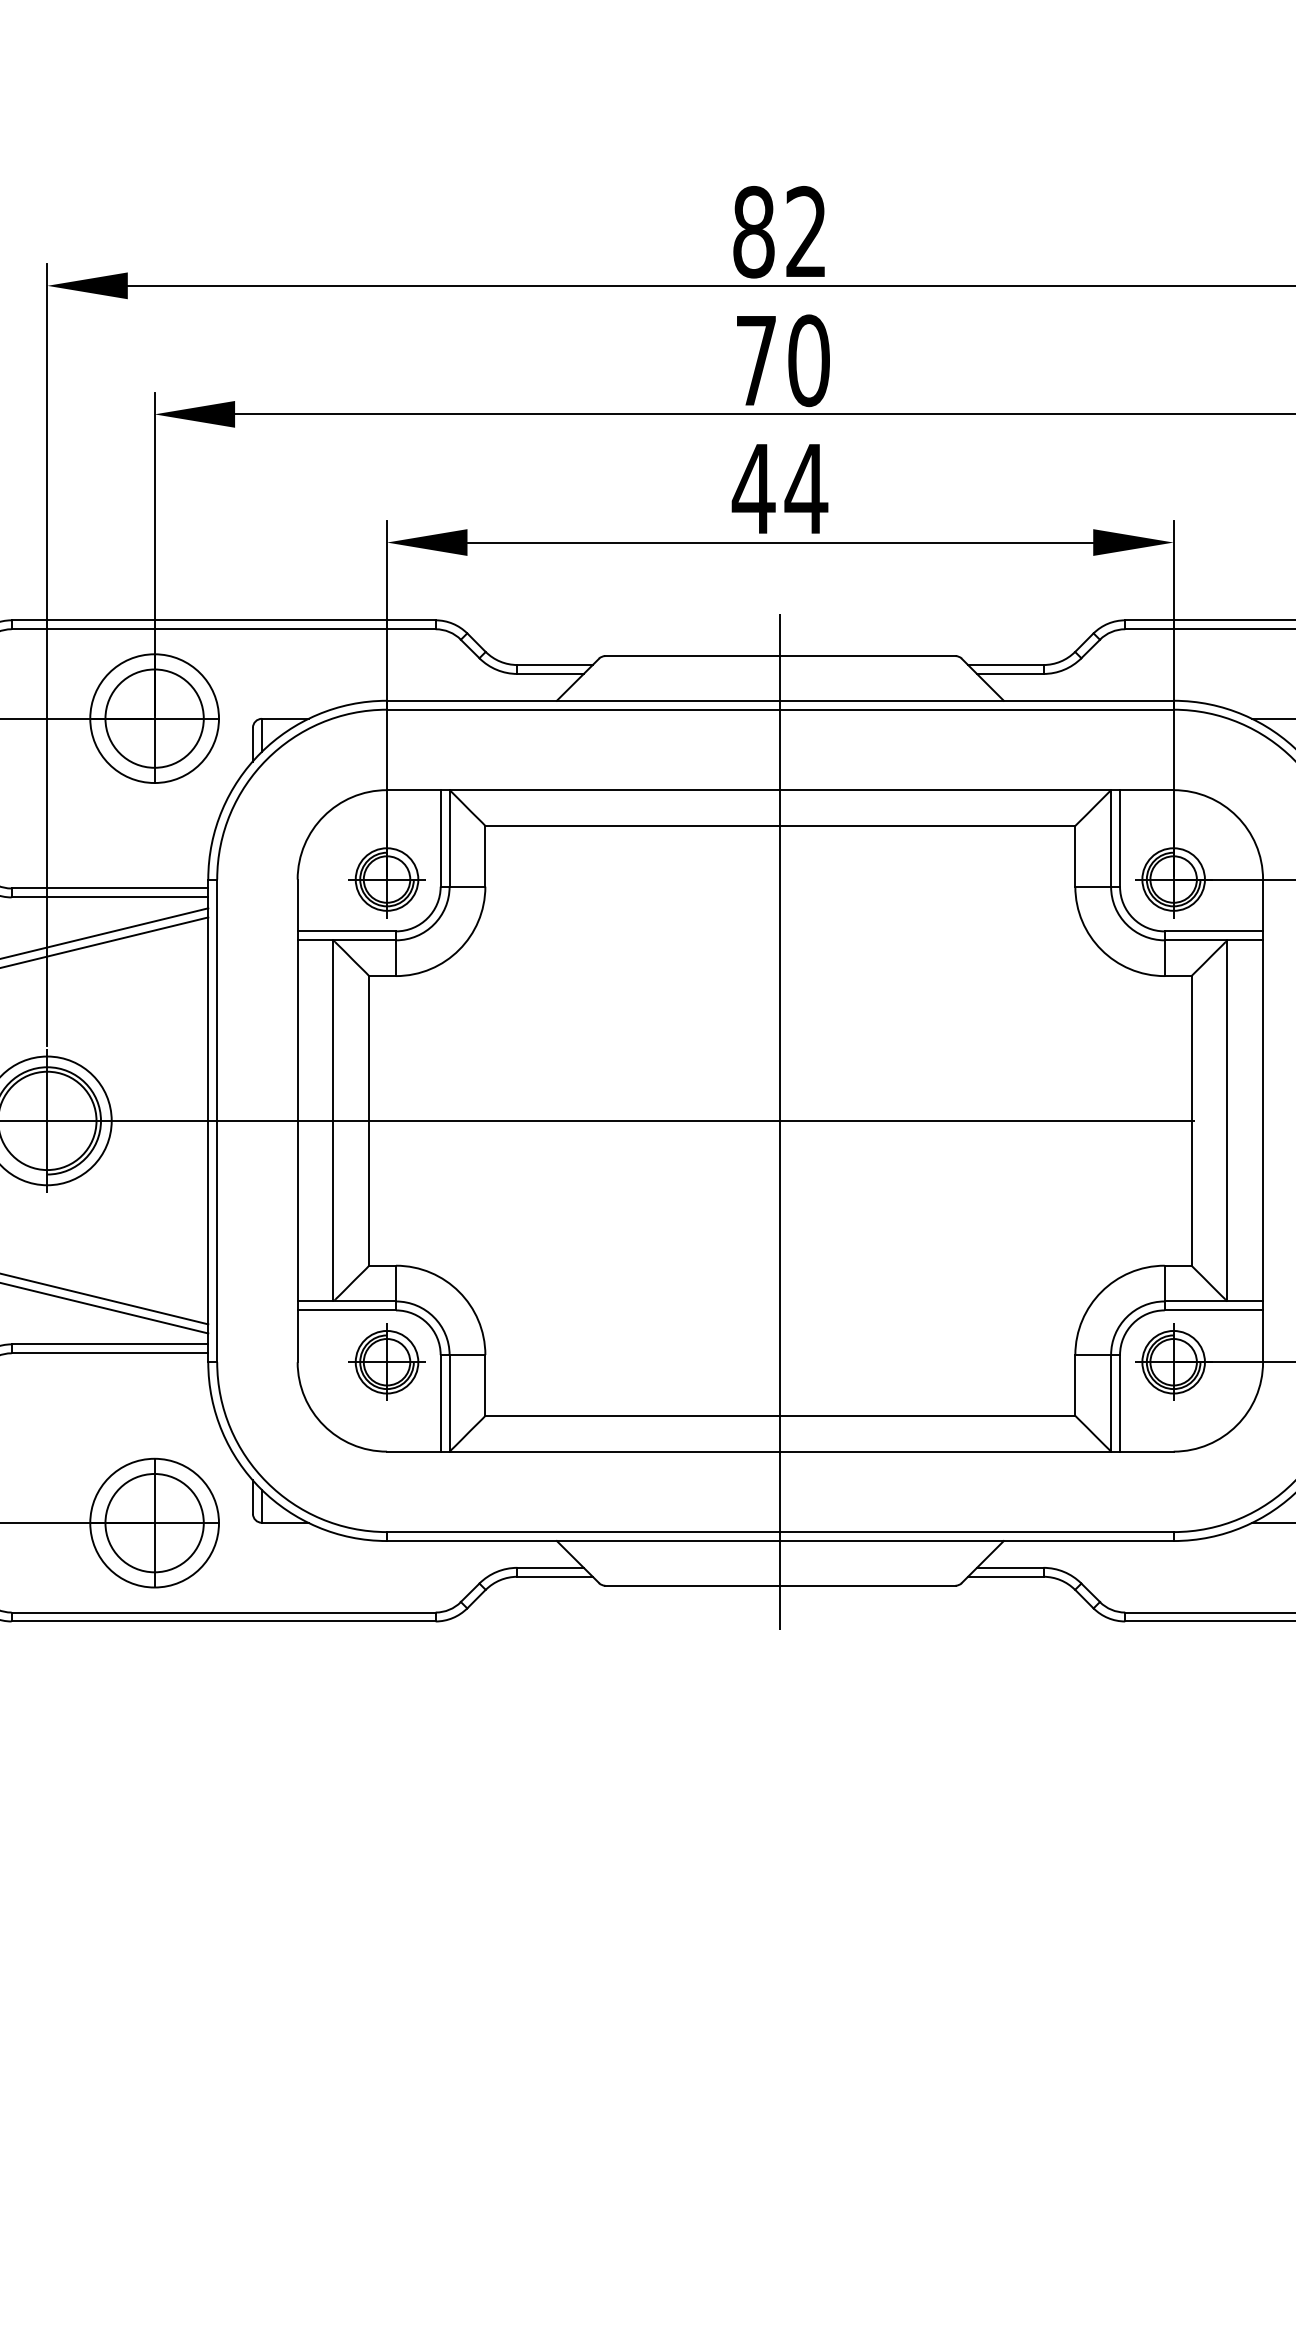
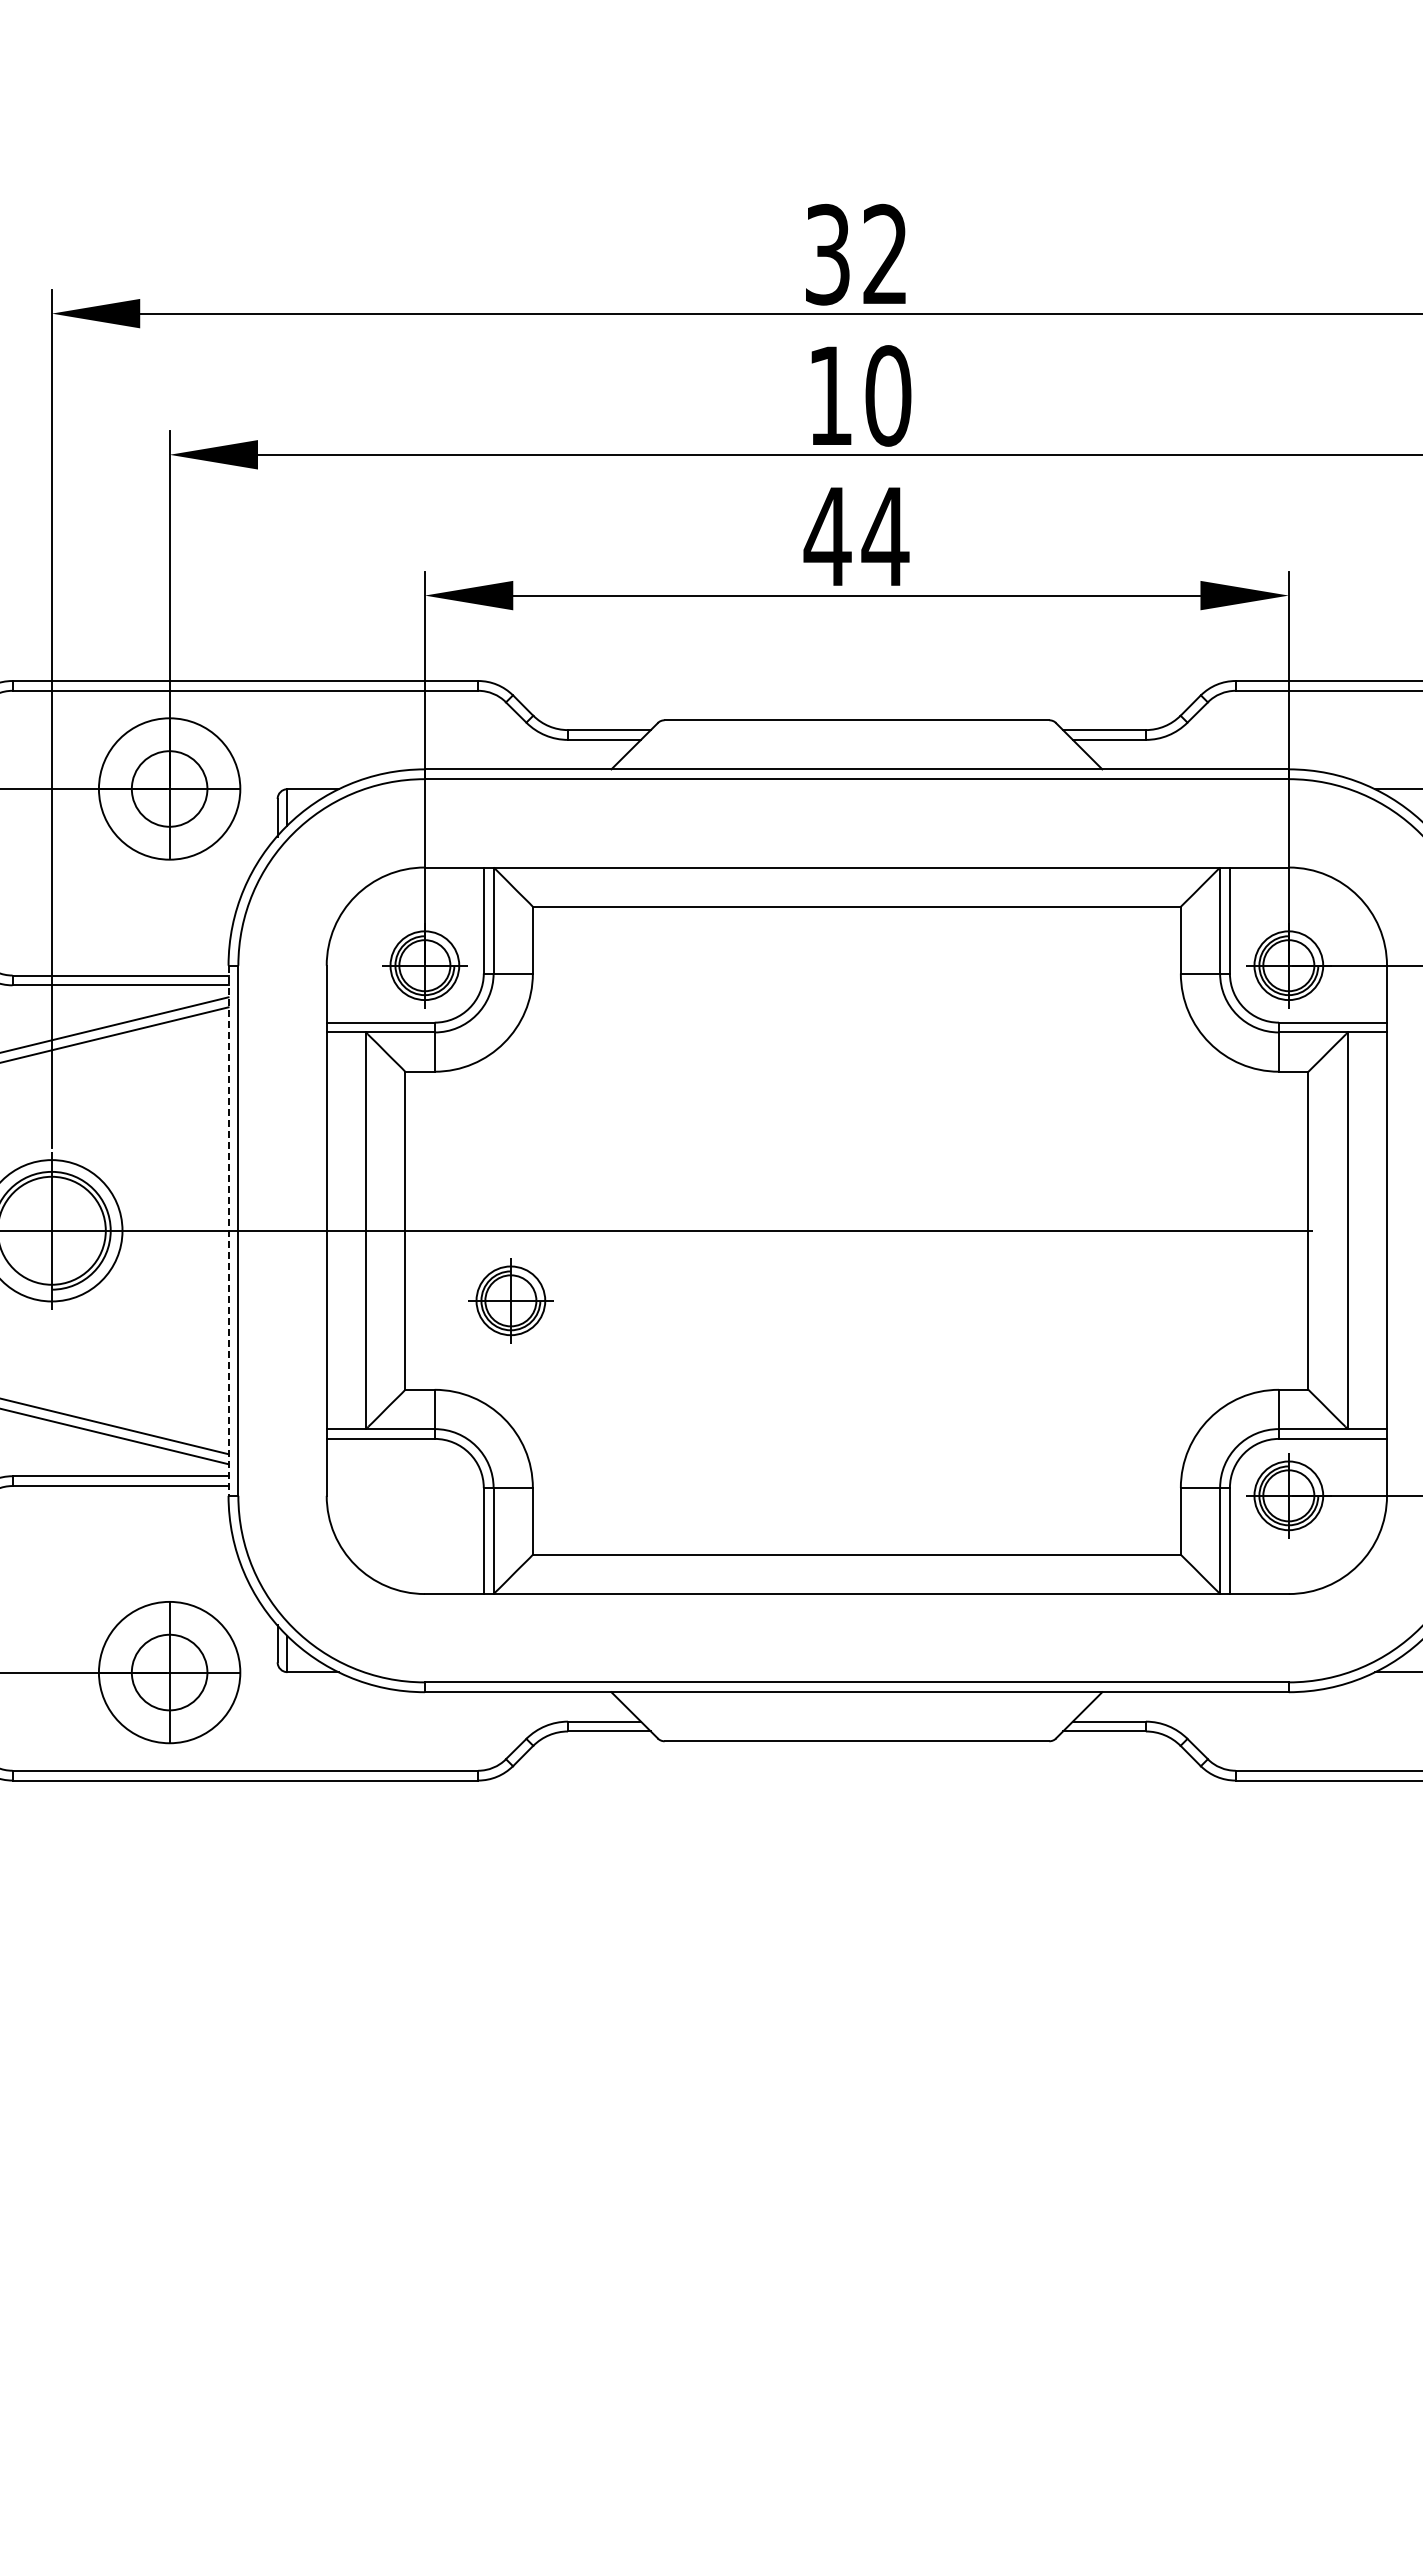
text: (753, 231) -> (827, 254), 82 -> 32
text: (756, 360) -> (830, 395), 70 -> 10
circle: (154, 718) -> (169, 788), size x0.7
line: (208, 1121) -> (228, 1231), solid -> dashed
line: (780, 1121) -> (856, 1231), removed
part: (386, 1361) -> (510, 1300), moved
circle: (154, 1523) -> (169, 1672), size x0.7

